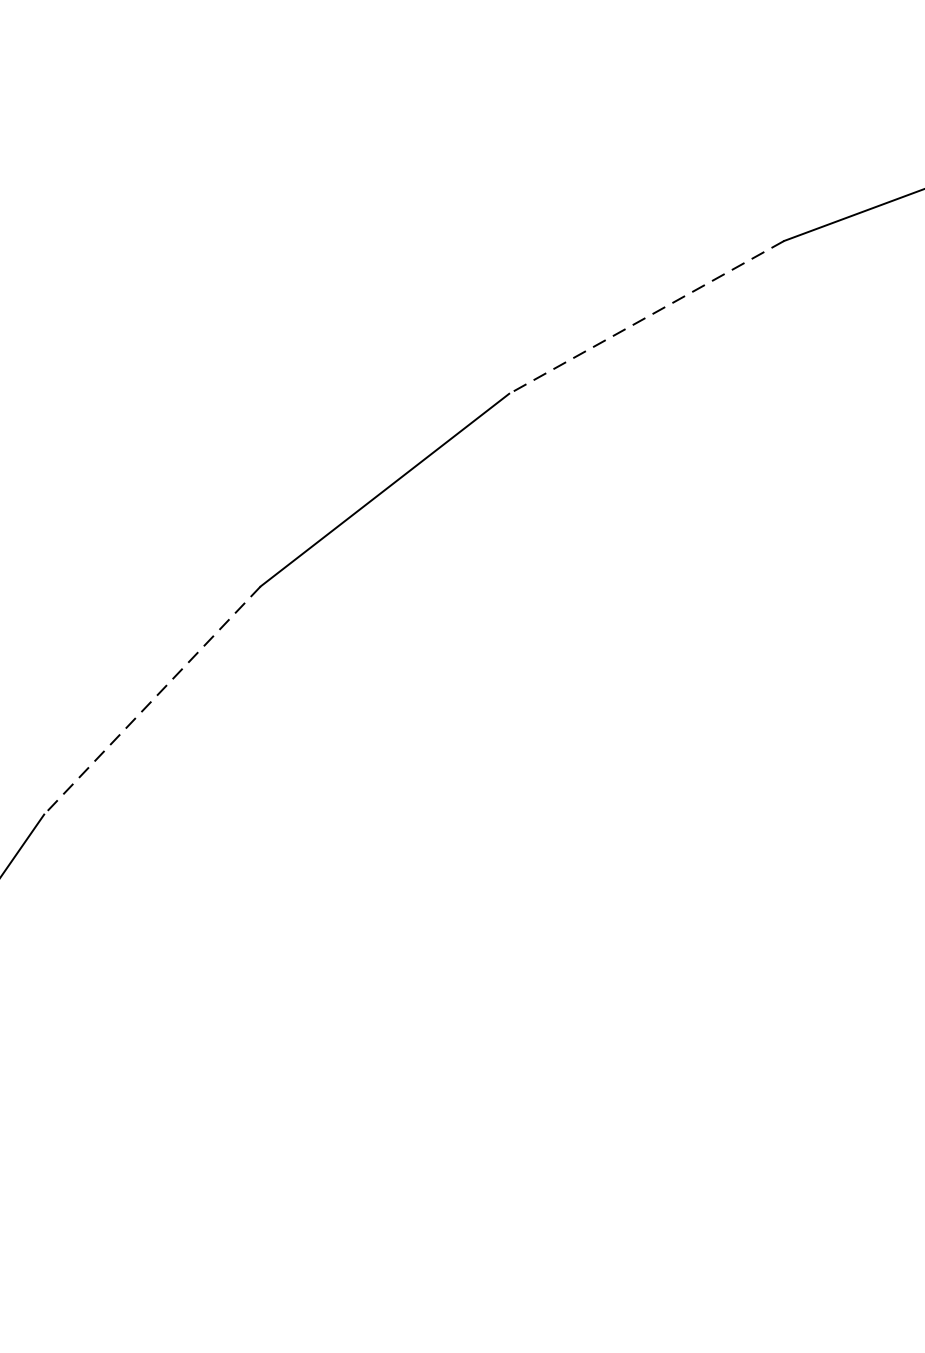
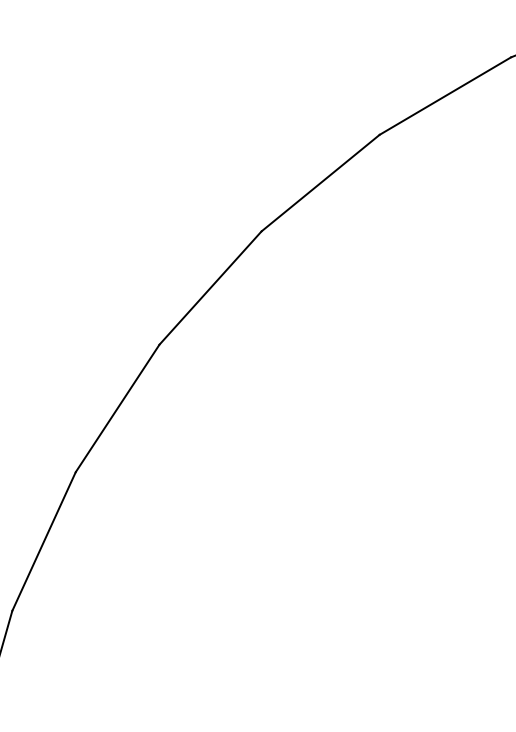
line: (646, 318) -> (320, 183), dashed -> solid
line: (152, 700) -> (117, 408), dashed -> solid

